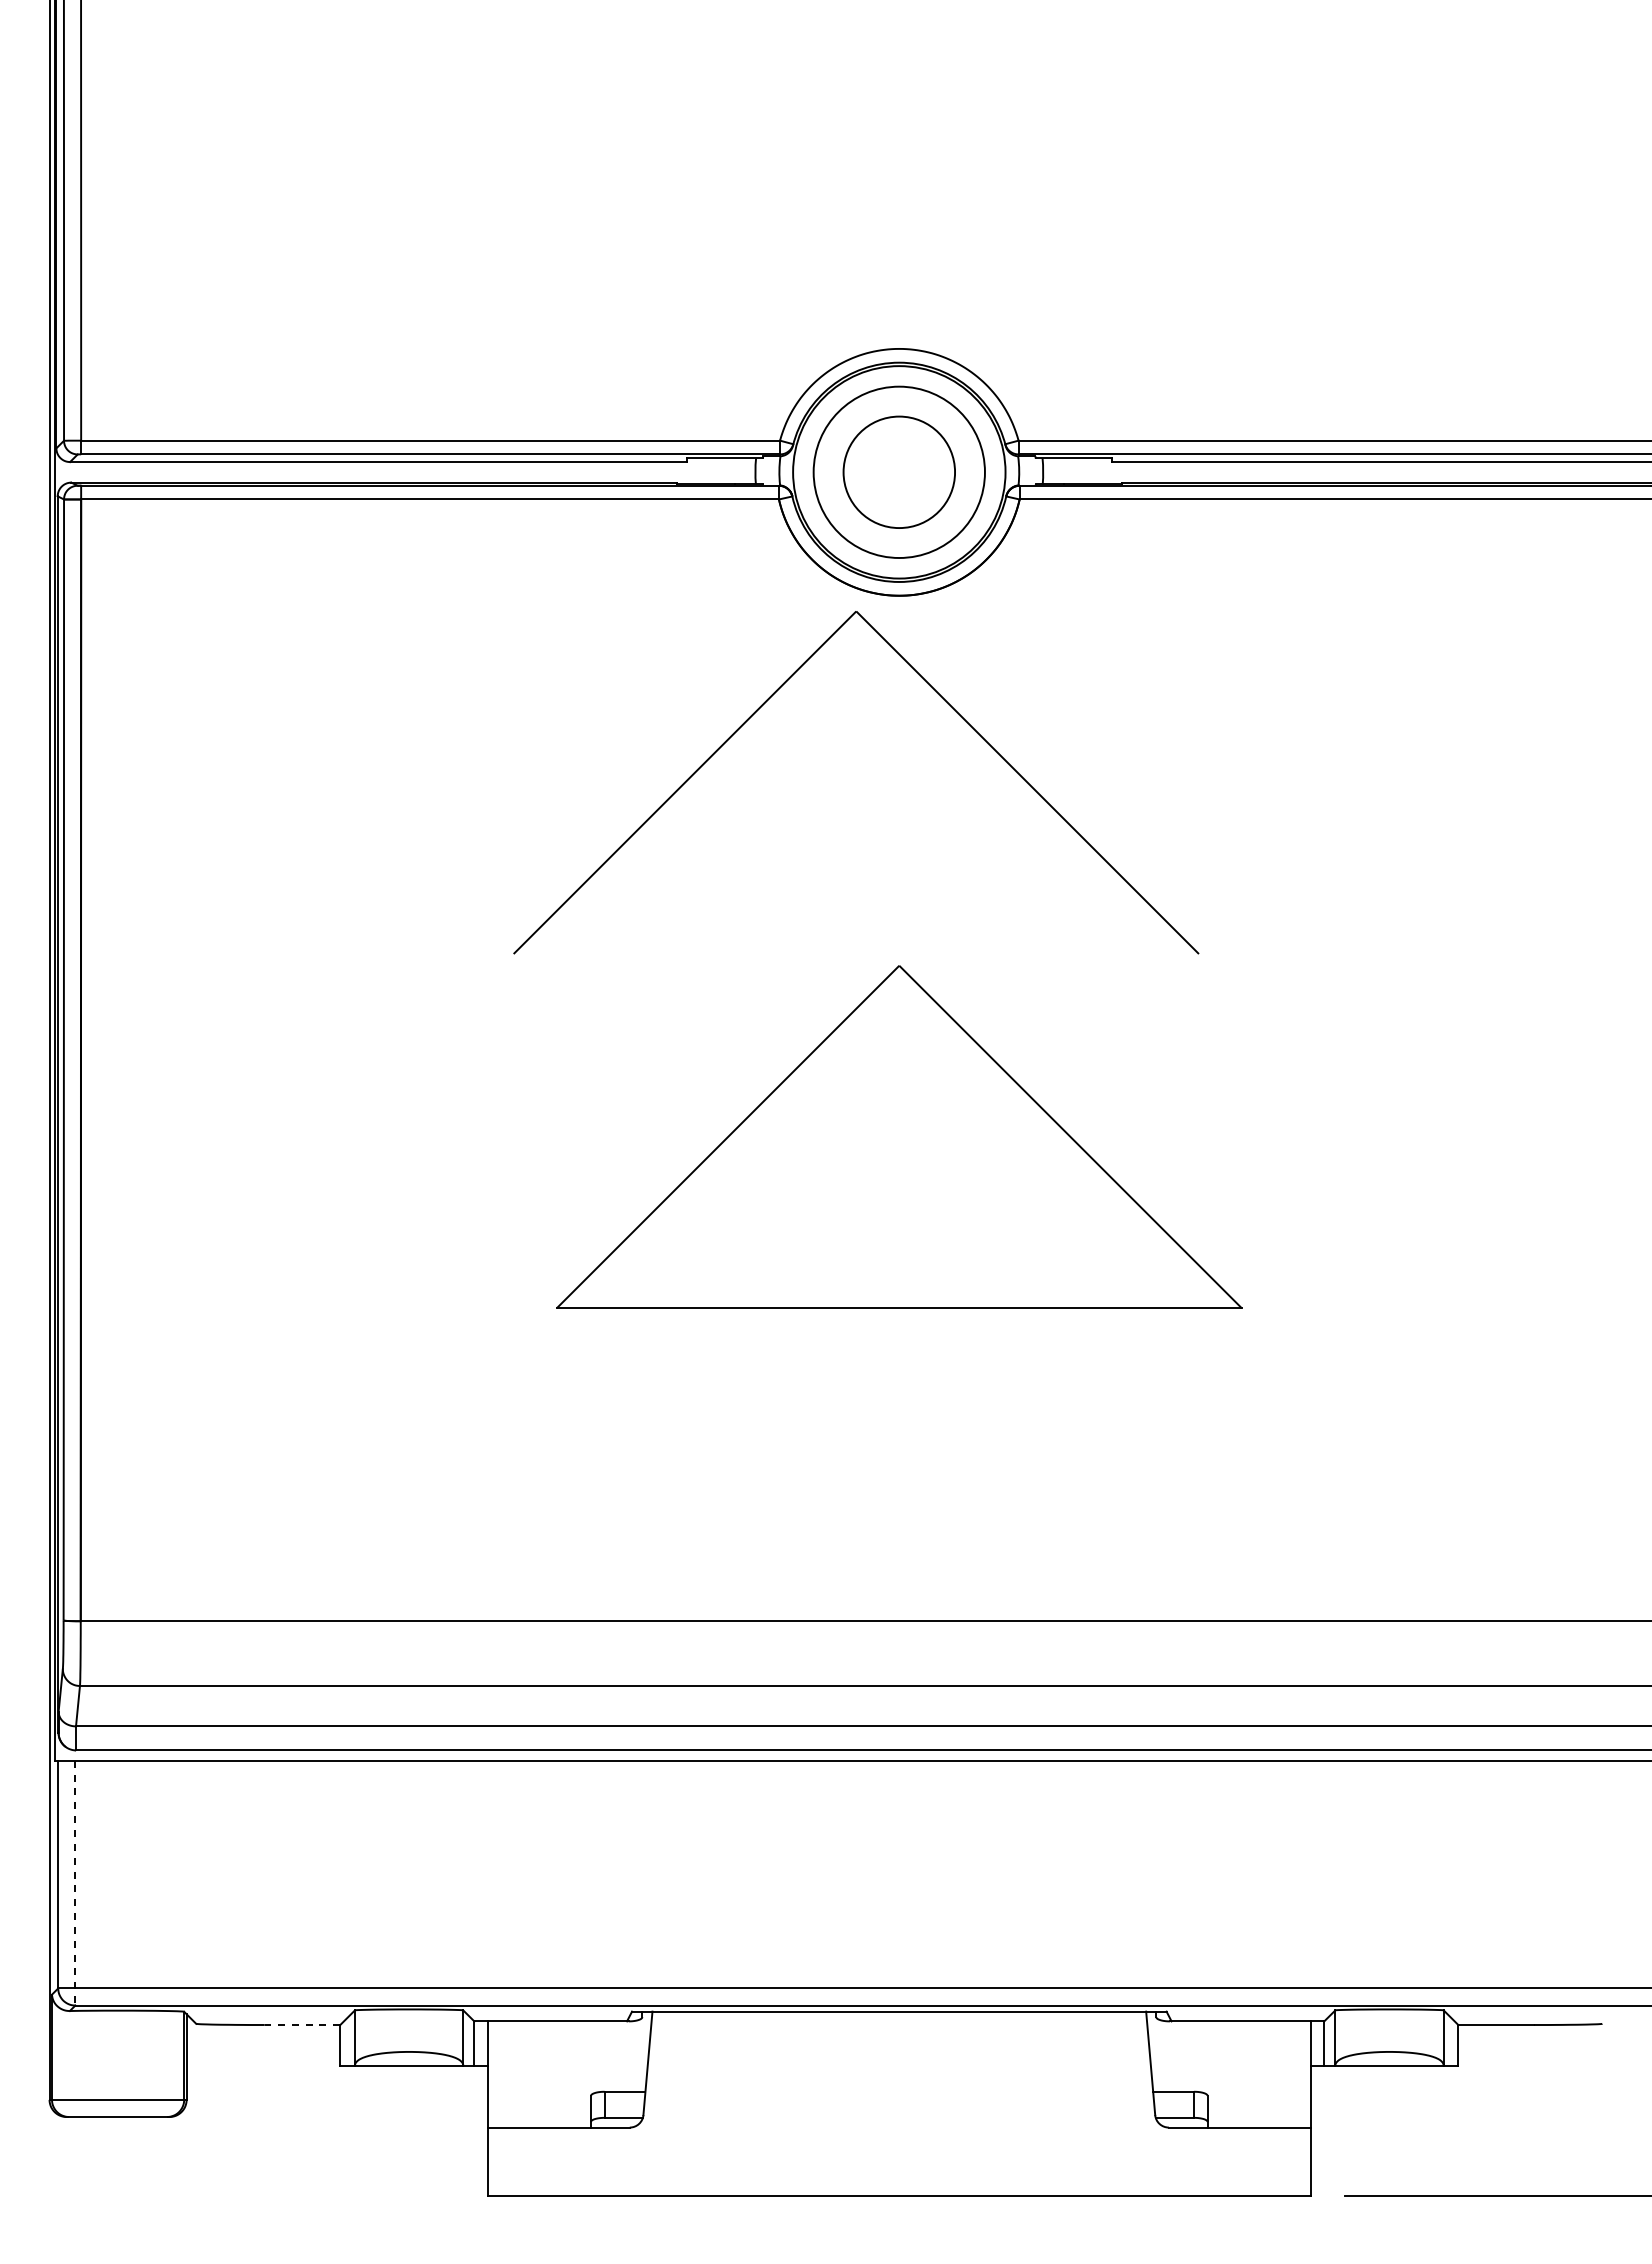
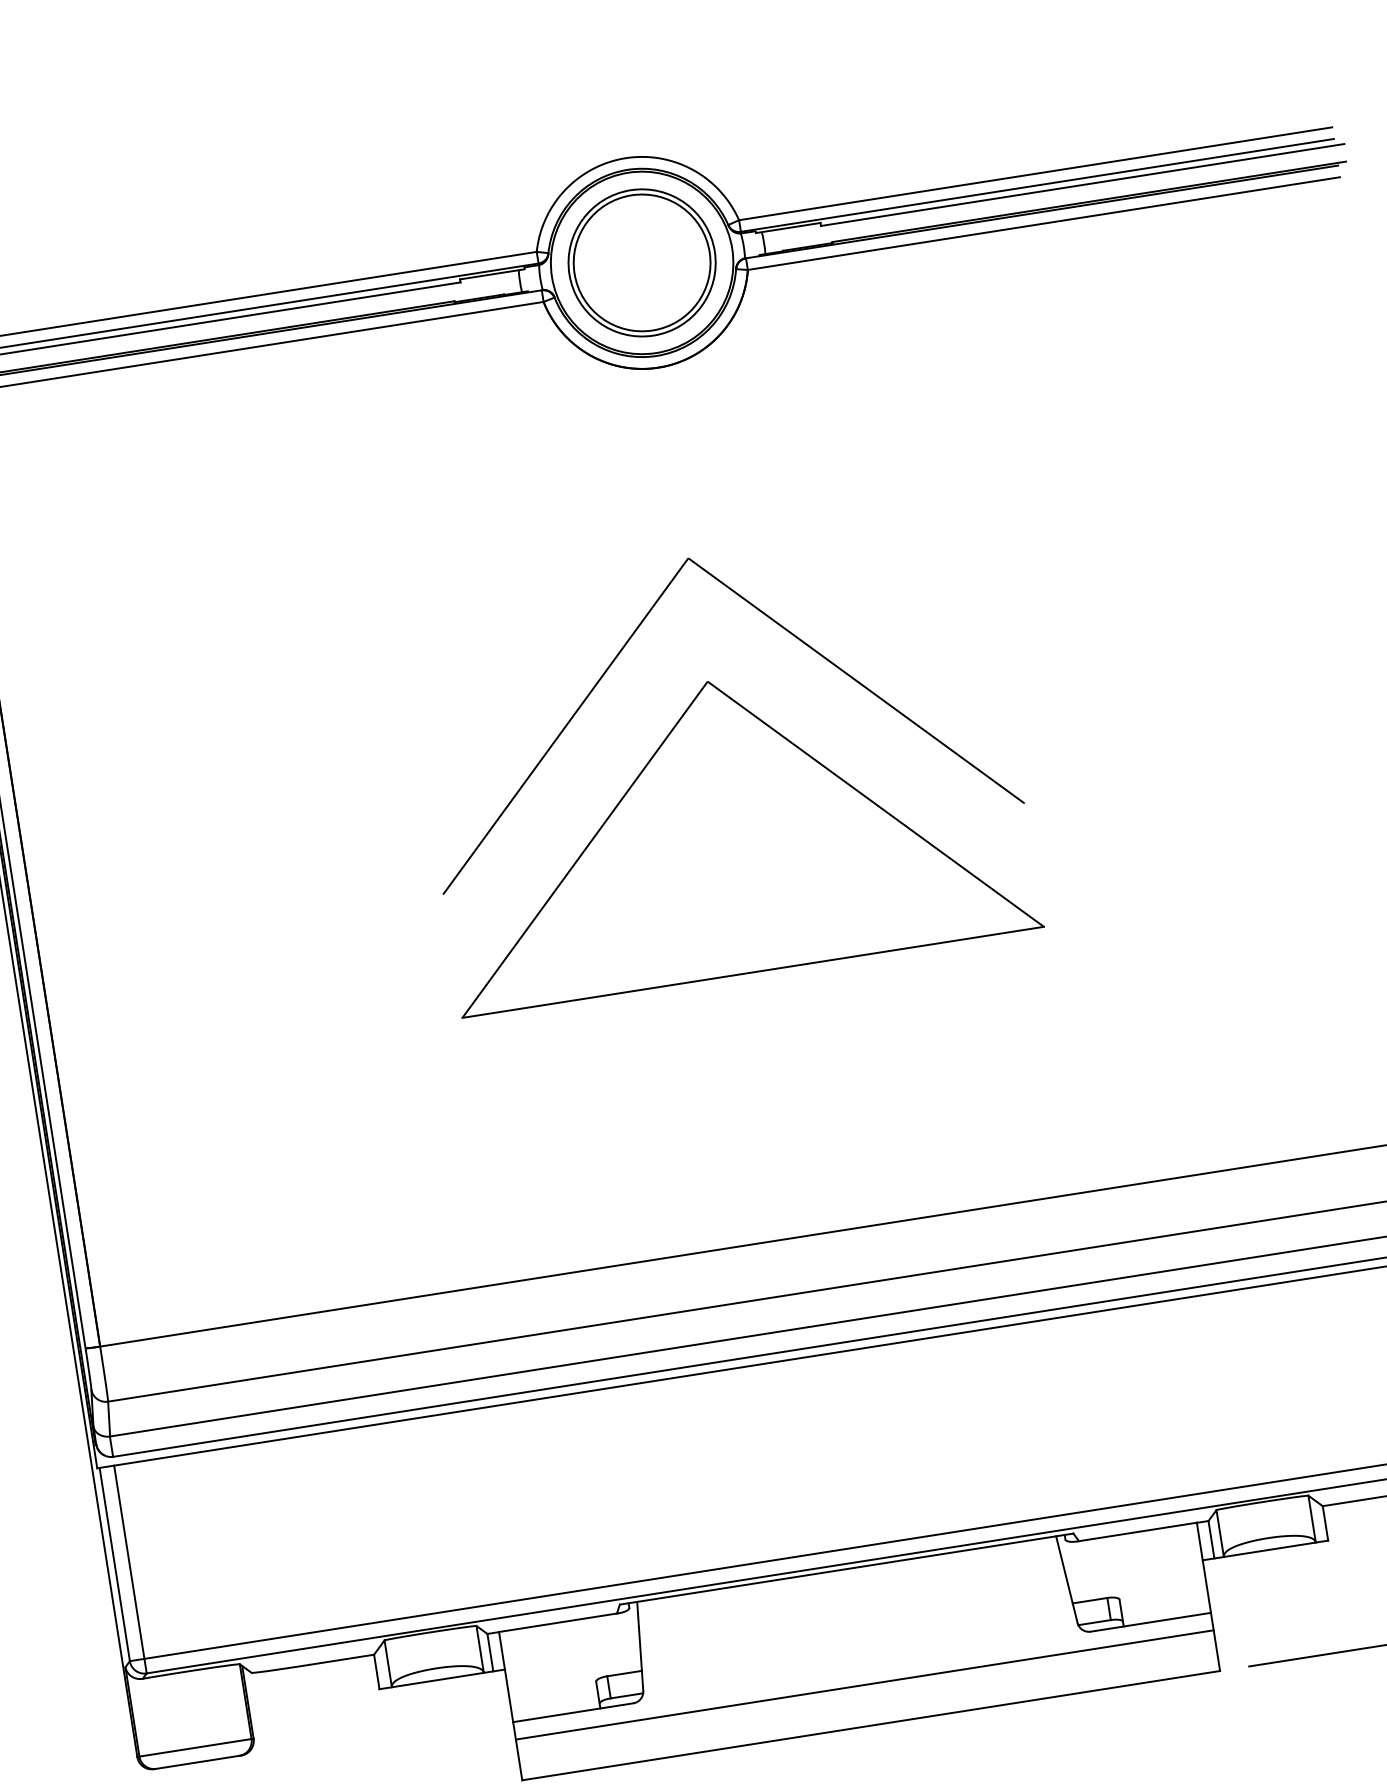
circle: (898, 471) -> (641, 262), size x1.43
part: (771, 697) -> (627, 642), moved
line: (75, 1883) -> (130, 1569), dashed -> solid
line: (302, 2024) -> (341, 1659), dashed -> solid
line: (899, 2148) -> (865, 1685), added

